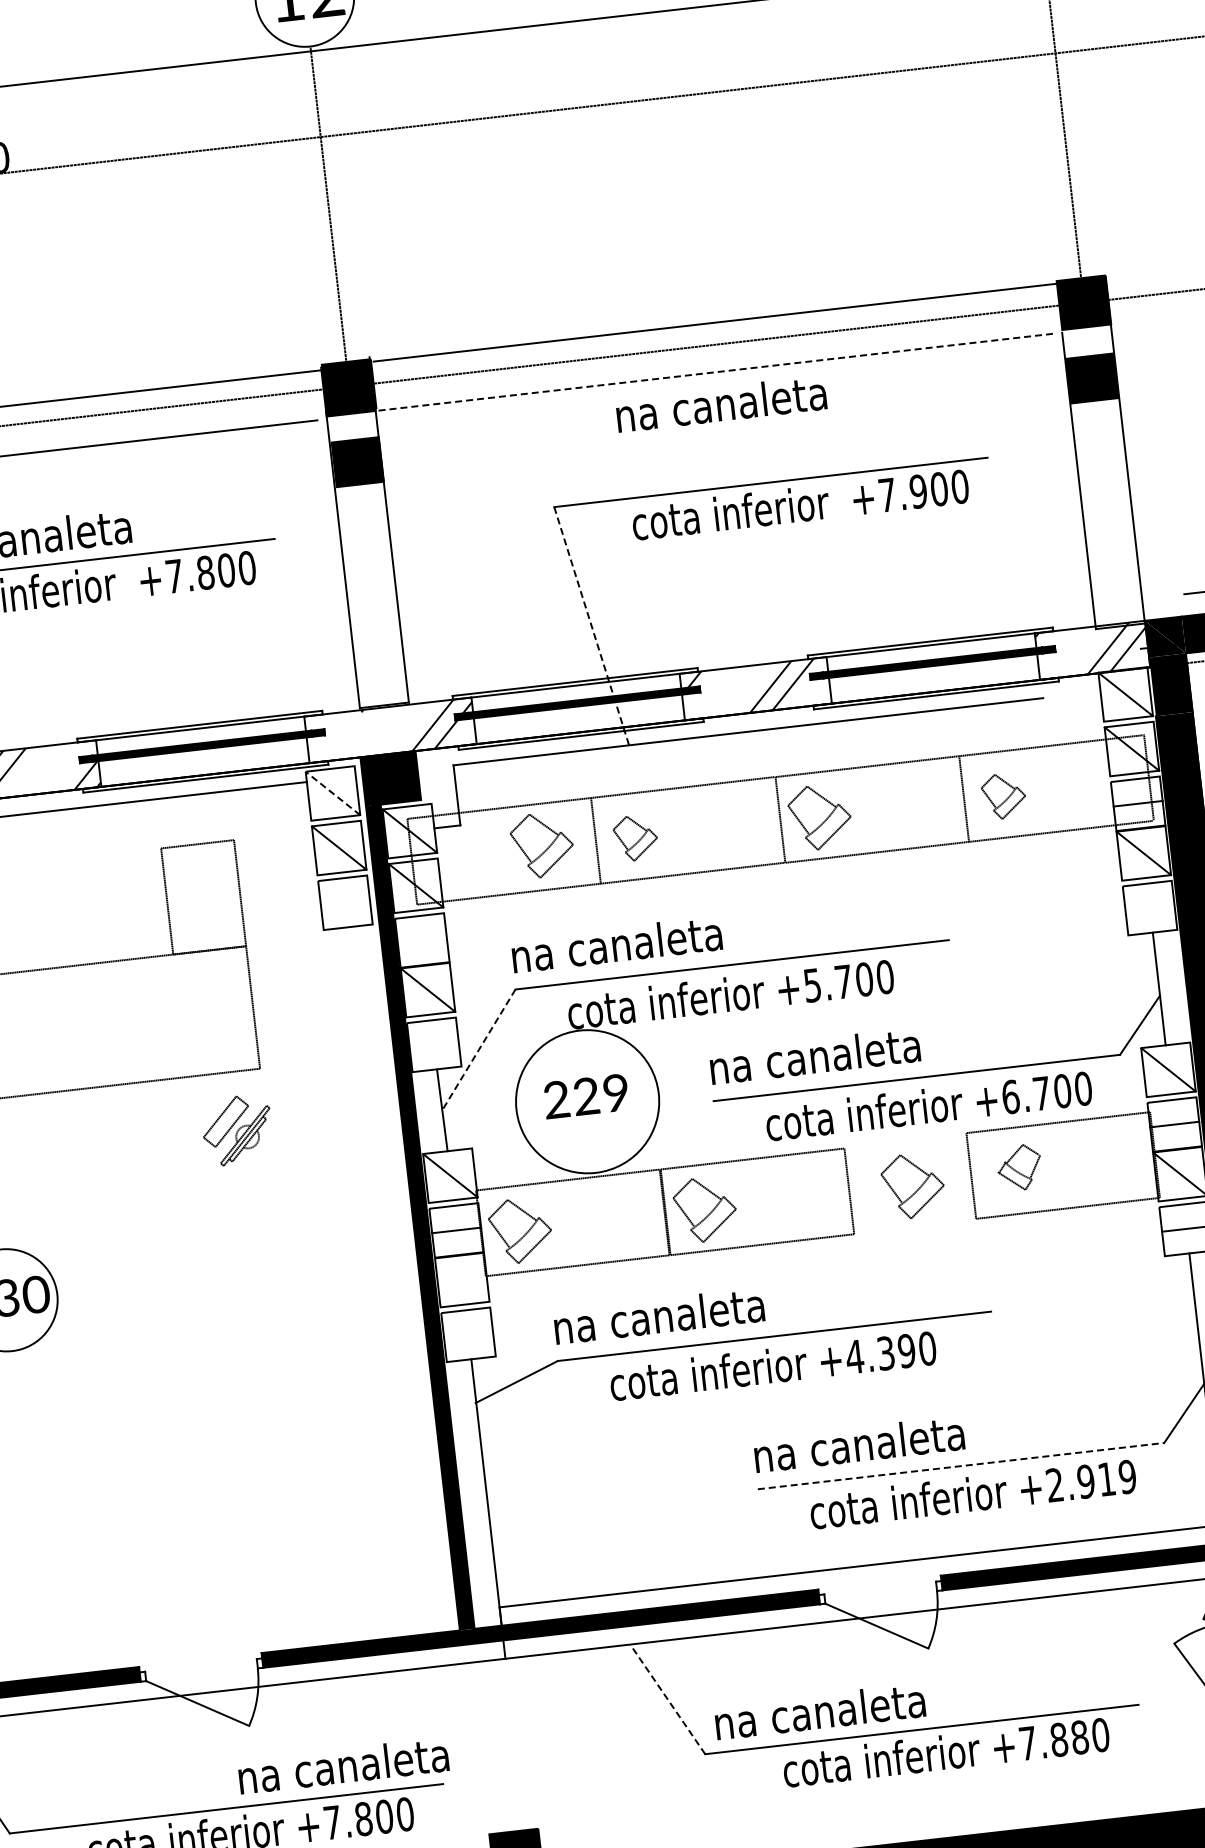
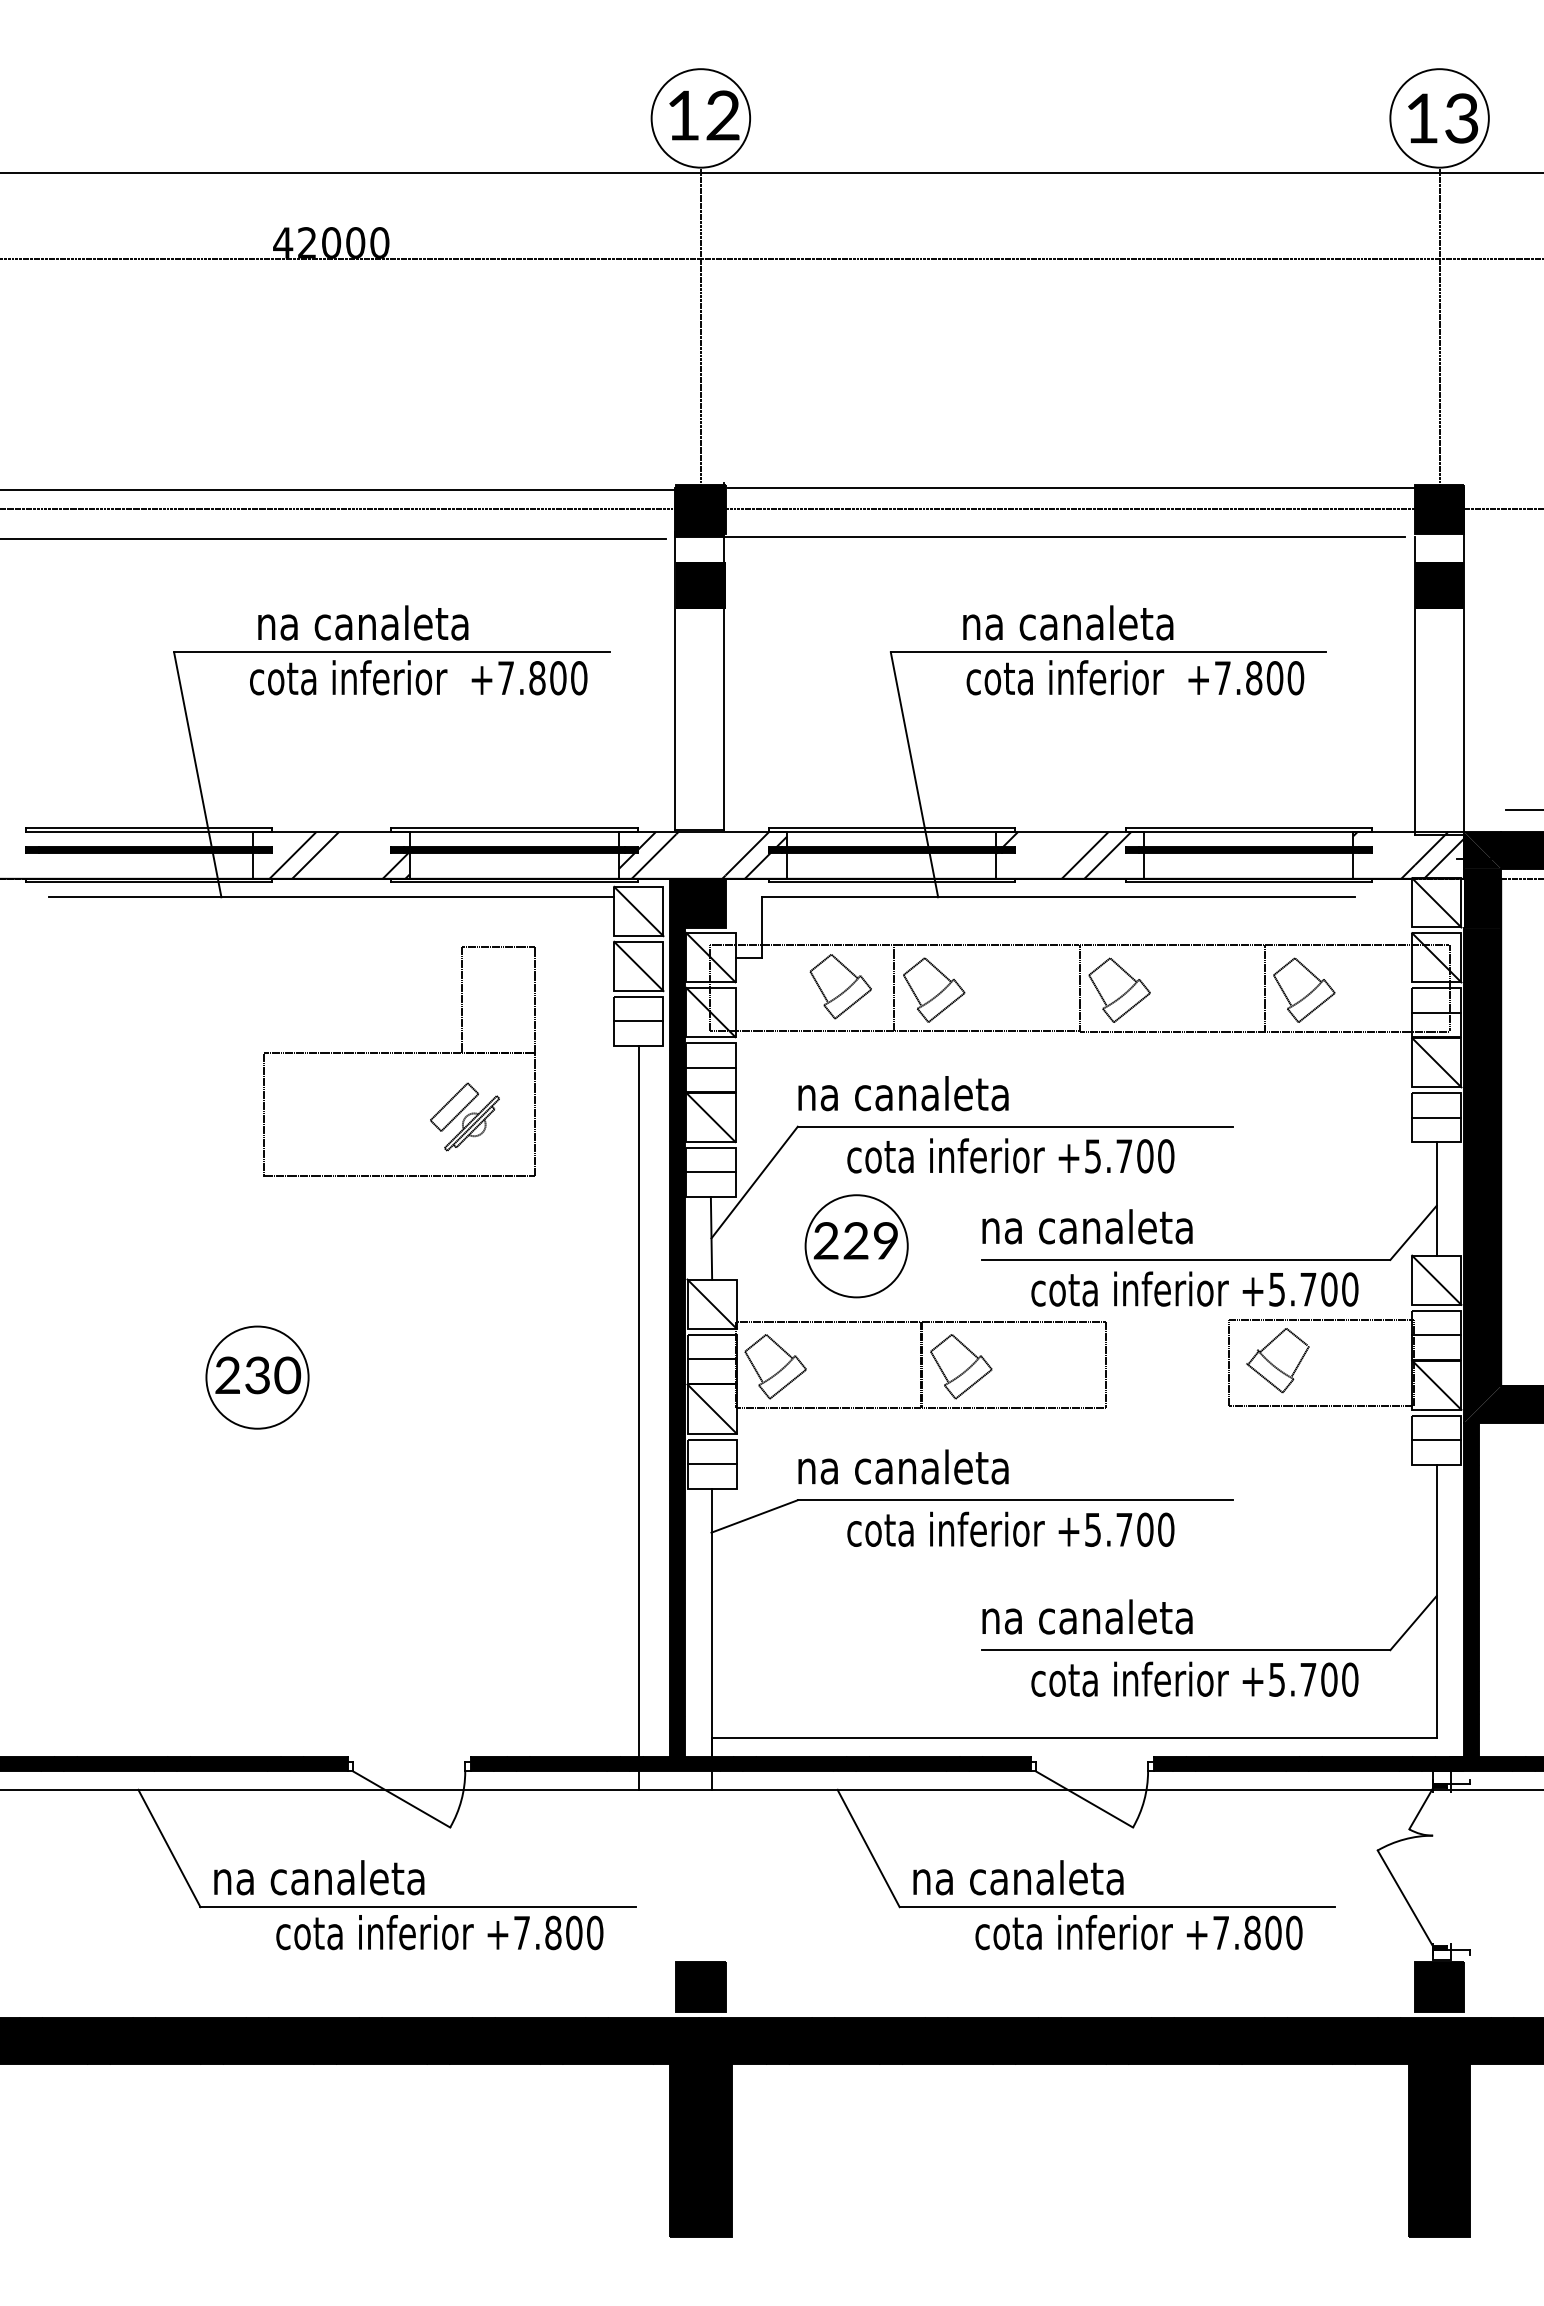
line: (713, 372) -> (1064, 536), dashed -> solid
text: (721, 403) -> (1068, 622), moved
text: (917, 492) -> (1253, 678), +7.900 -> +7.800
line: (591, 625) -> (914, 774), dashed -> solid
hatch: (335, 736) -> (647, 855), added
line: (332, 793) -> (638, 911), dashed -> solid
part: (1003, 795) -> (1304, 989), size x1.43
part: (635, 837) -> (934, 989), size x1.43
line: (345, 902) -> (638, 1021), added
line: (1149, 907) -> (1436, 1117), added
line: (421, 940) -> (710, 1067), added
line: (433, 1044) -> (710, 1172), added
line: (478, 1049) -> (754, 1182), dashed -> solid
text: (1011, 1097) -> (1277, 1289), +6.700 -> +5.700
circle: (587, 1101) -> (856, 1246), size x0.71
part: (236, 1129) -> (464, 1116), moved
part: (1019, 1167) -> (1277, 1360), size x1.43
part: (913, 1185) -> (1170, 1366), removed
line: (461, 1279) -> (711, 1408), added
line: (390, 1296) -> (638, 1417), added
line: (467, 1335) -> (711, 1464), added
text: (880, 1353) -> (1118, 1529), +4.390 -> +5.700
line: (961, 1466) -> (1186, 1650), dashed -> solid
text: (1091, 1480) -> (1313, 1679), +2.919 -> +5.700
line: (667, 1699) -> (868, 1848), dashed -> solid
text: (1079, 1737) -> (1273, 1932), +7.880 -> +7.800
text: (343, 1765) -> (319, 1877), moved

